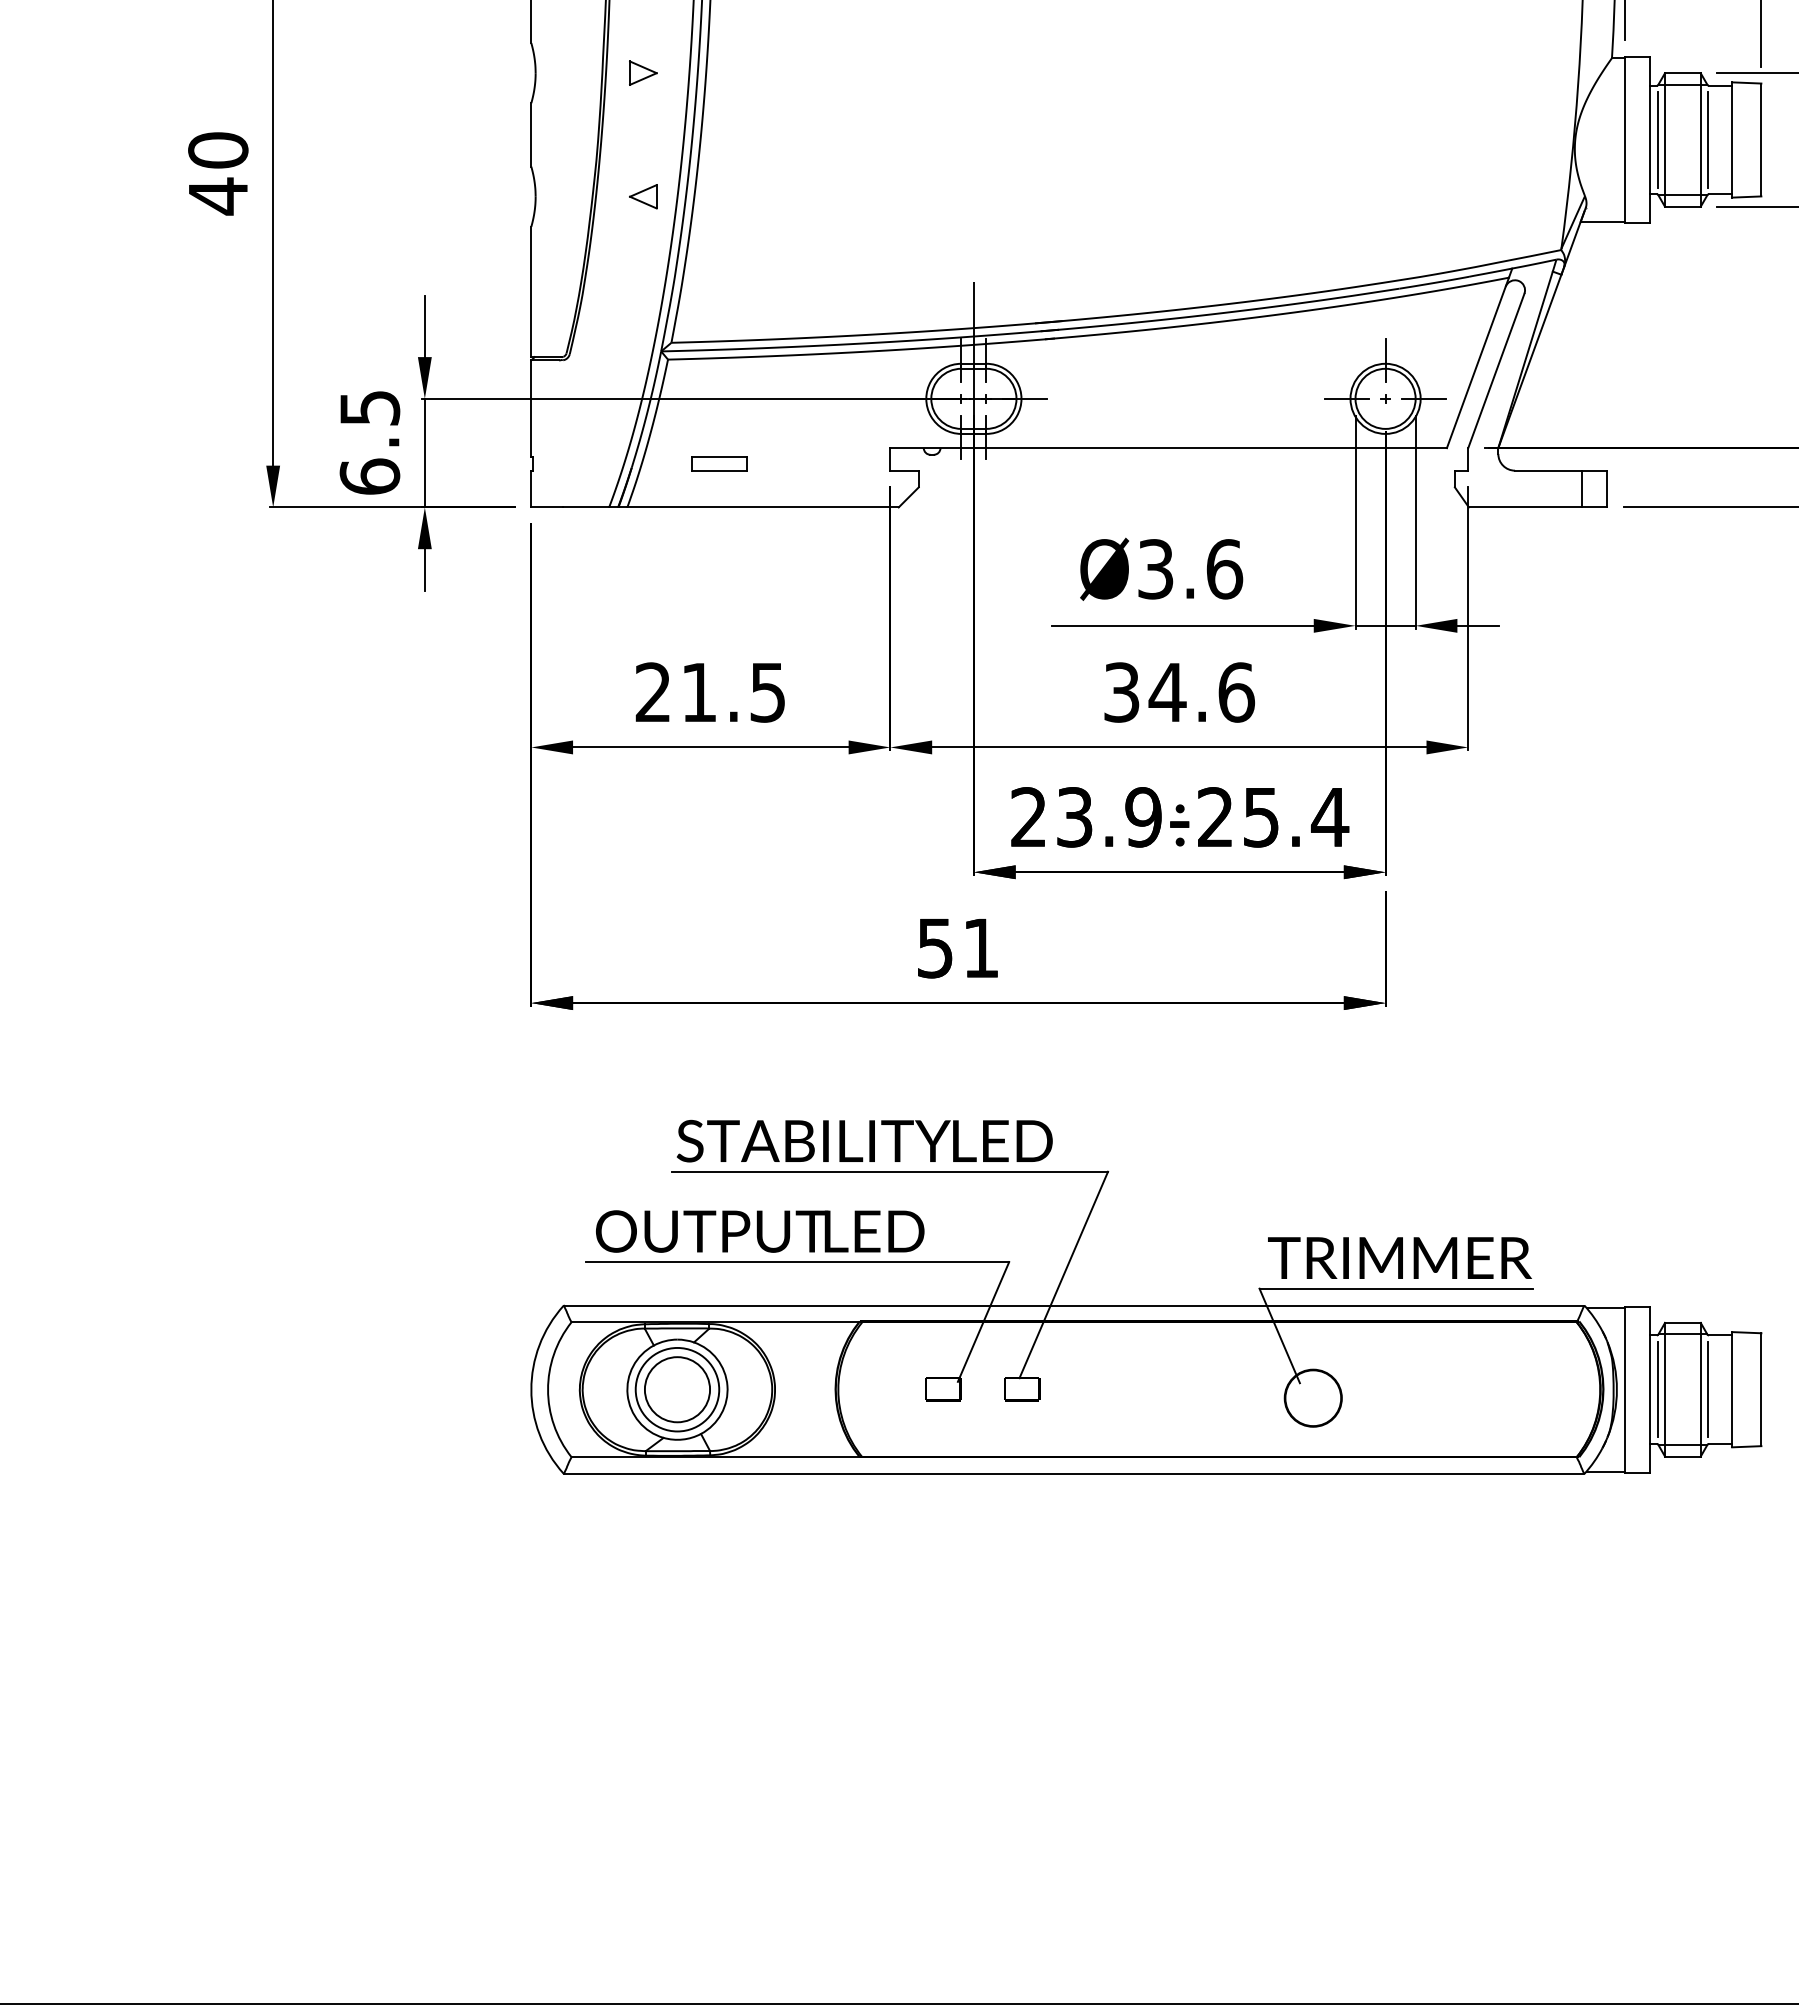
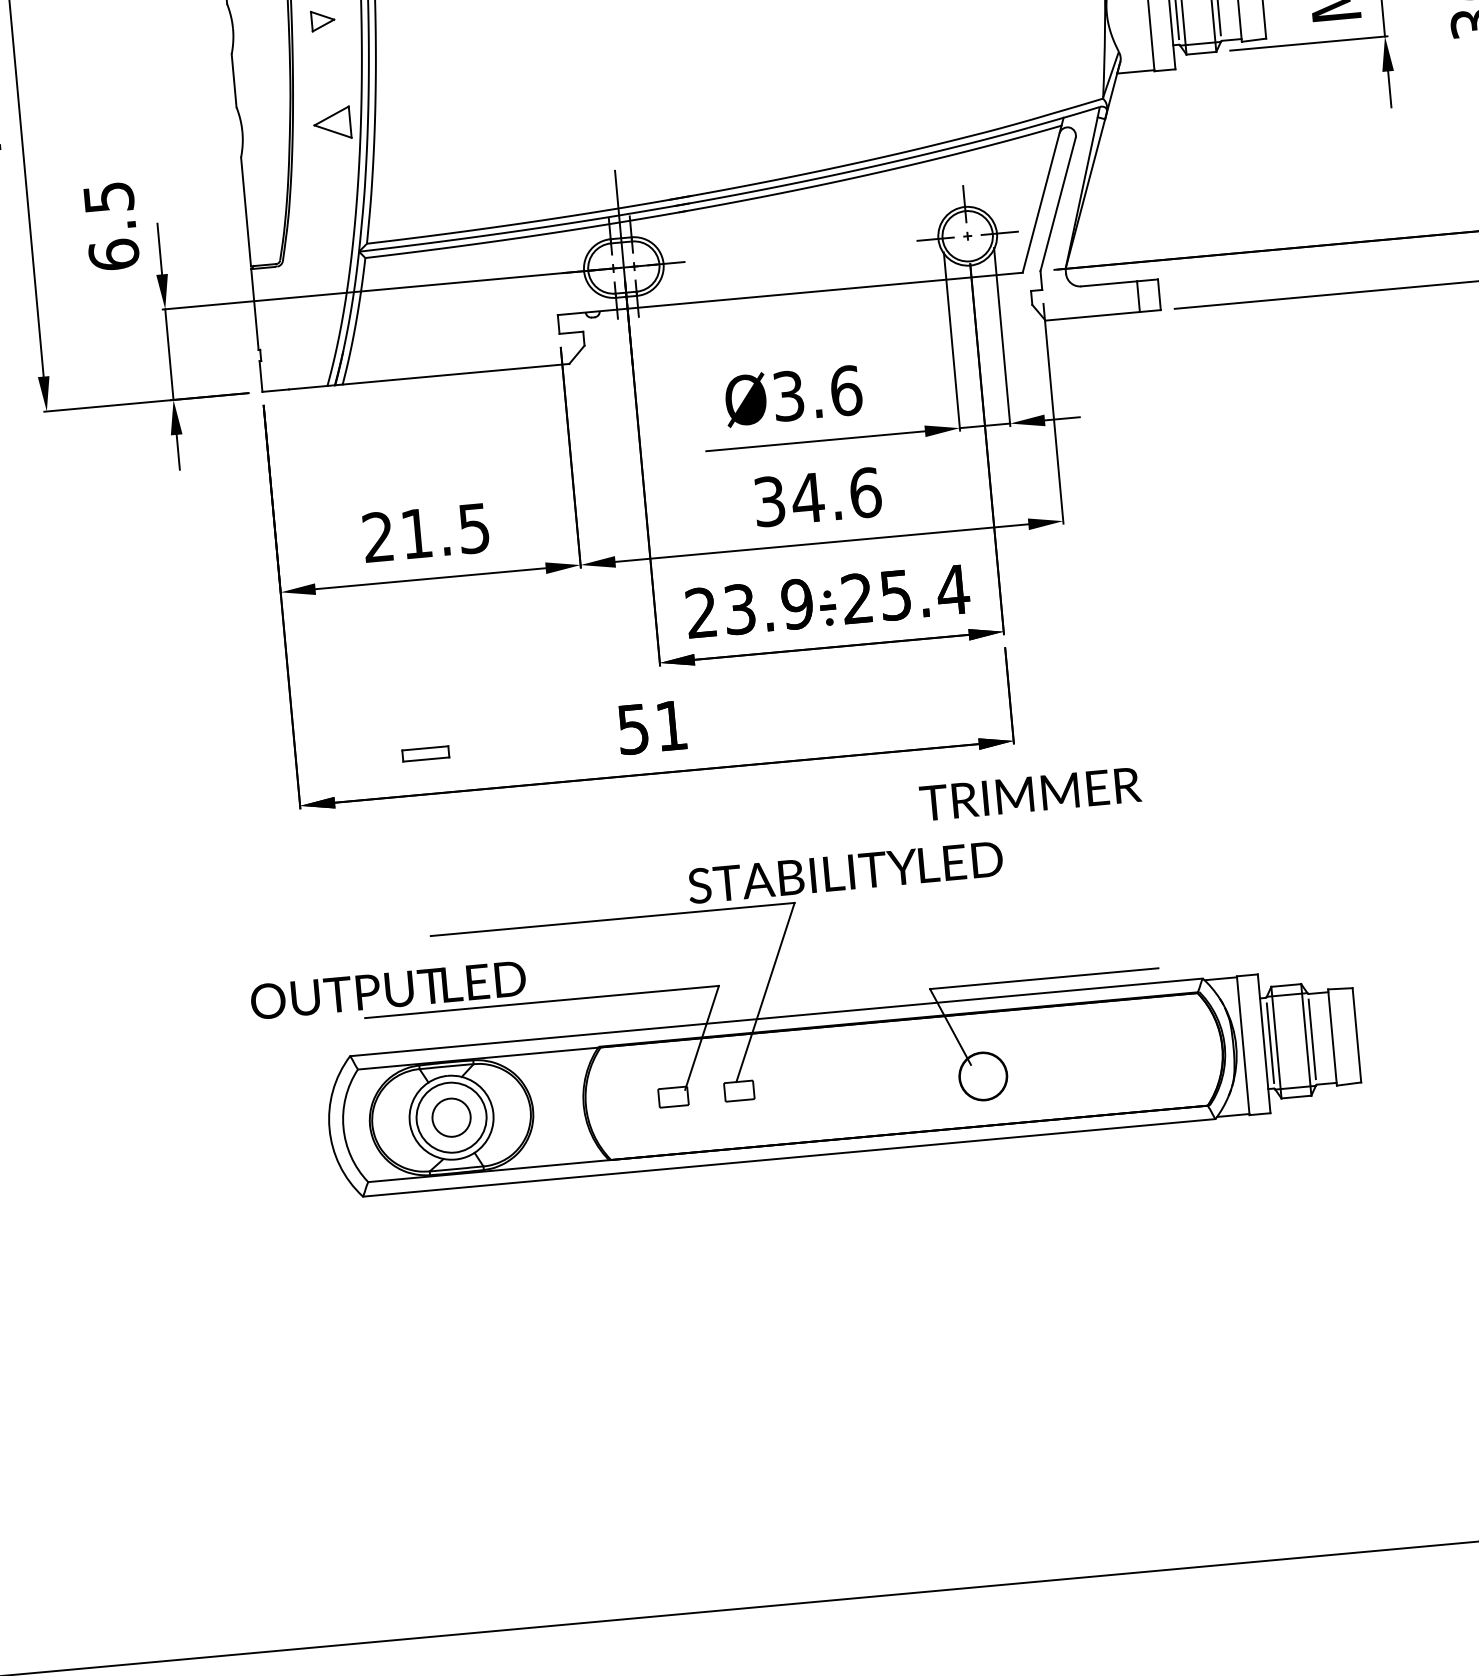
part: (643, 196) -> (332, 123), size x1.6
text: (369, 442) -> (111, 226), moved
part: (719, 463) -> (426, 753), moved
text: (864, 1140) -> (845, 871), moved
text: (760, 1231) -> (388, 990), moved
text: (1399, 1257) -> (1030, 793), moved
circle: (677, 1389) -> (451, 1117), size x0.7

